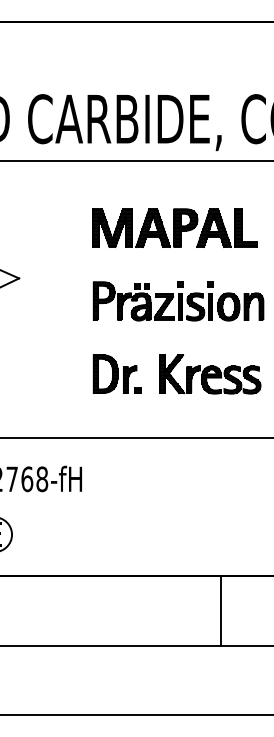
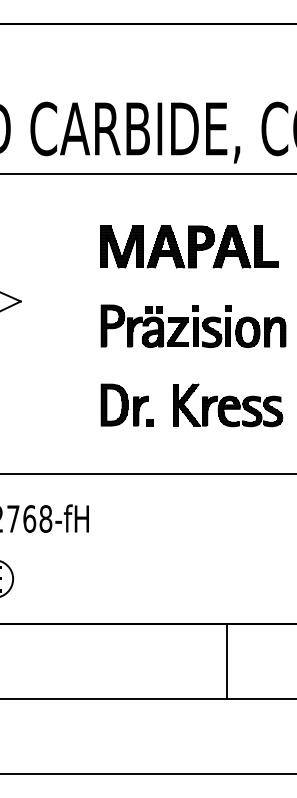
line: (221, 610) -> (227, 661), moved

